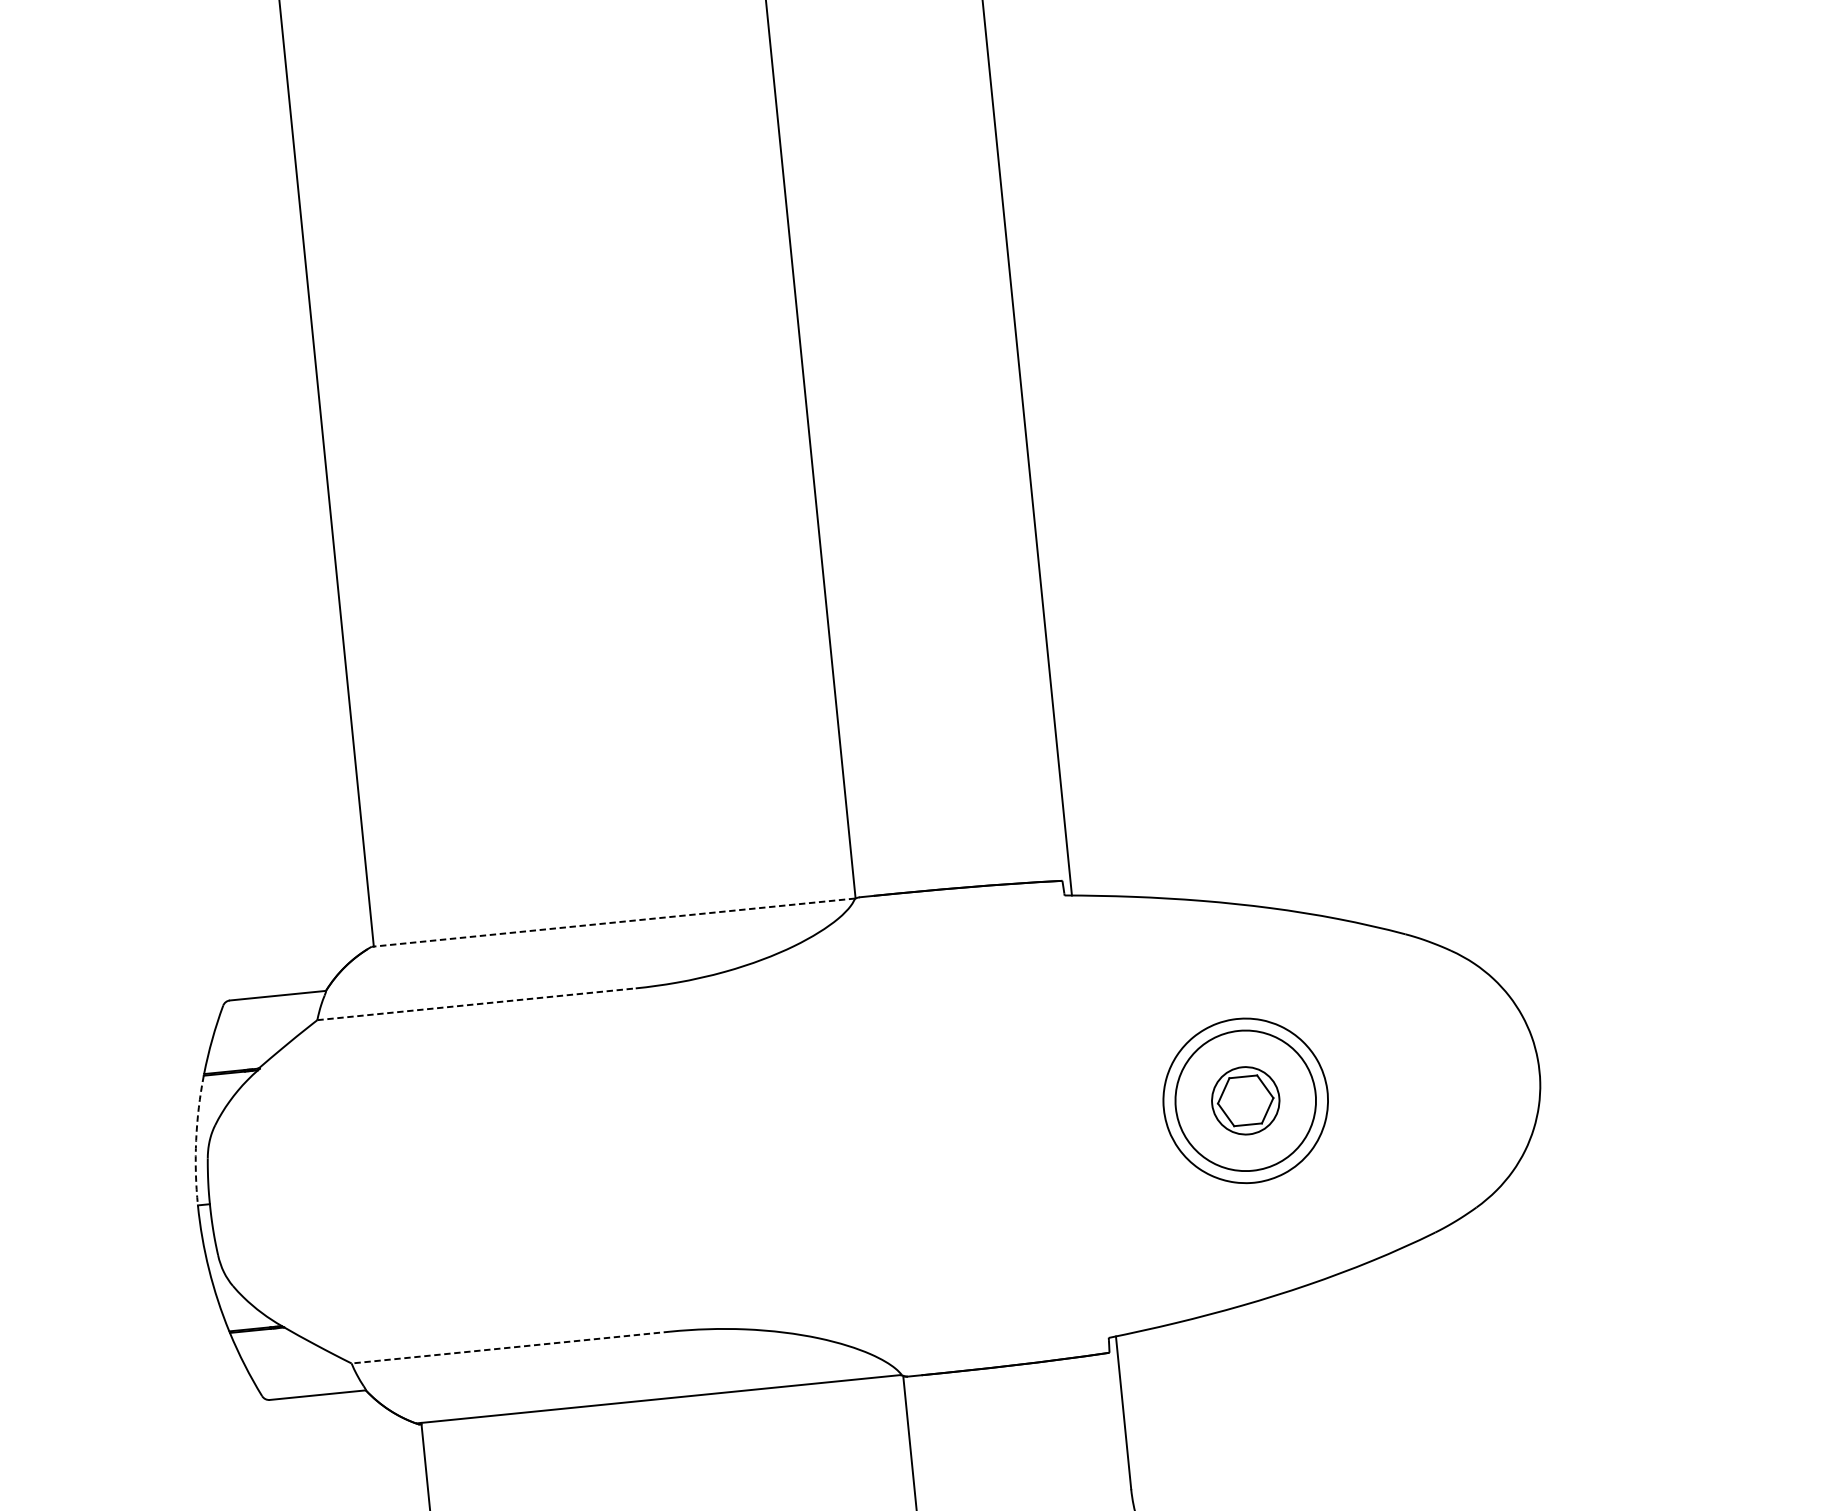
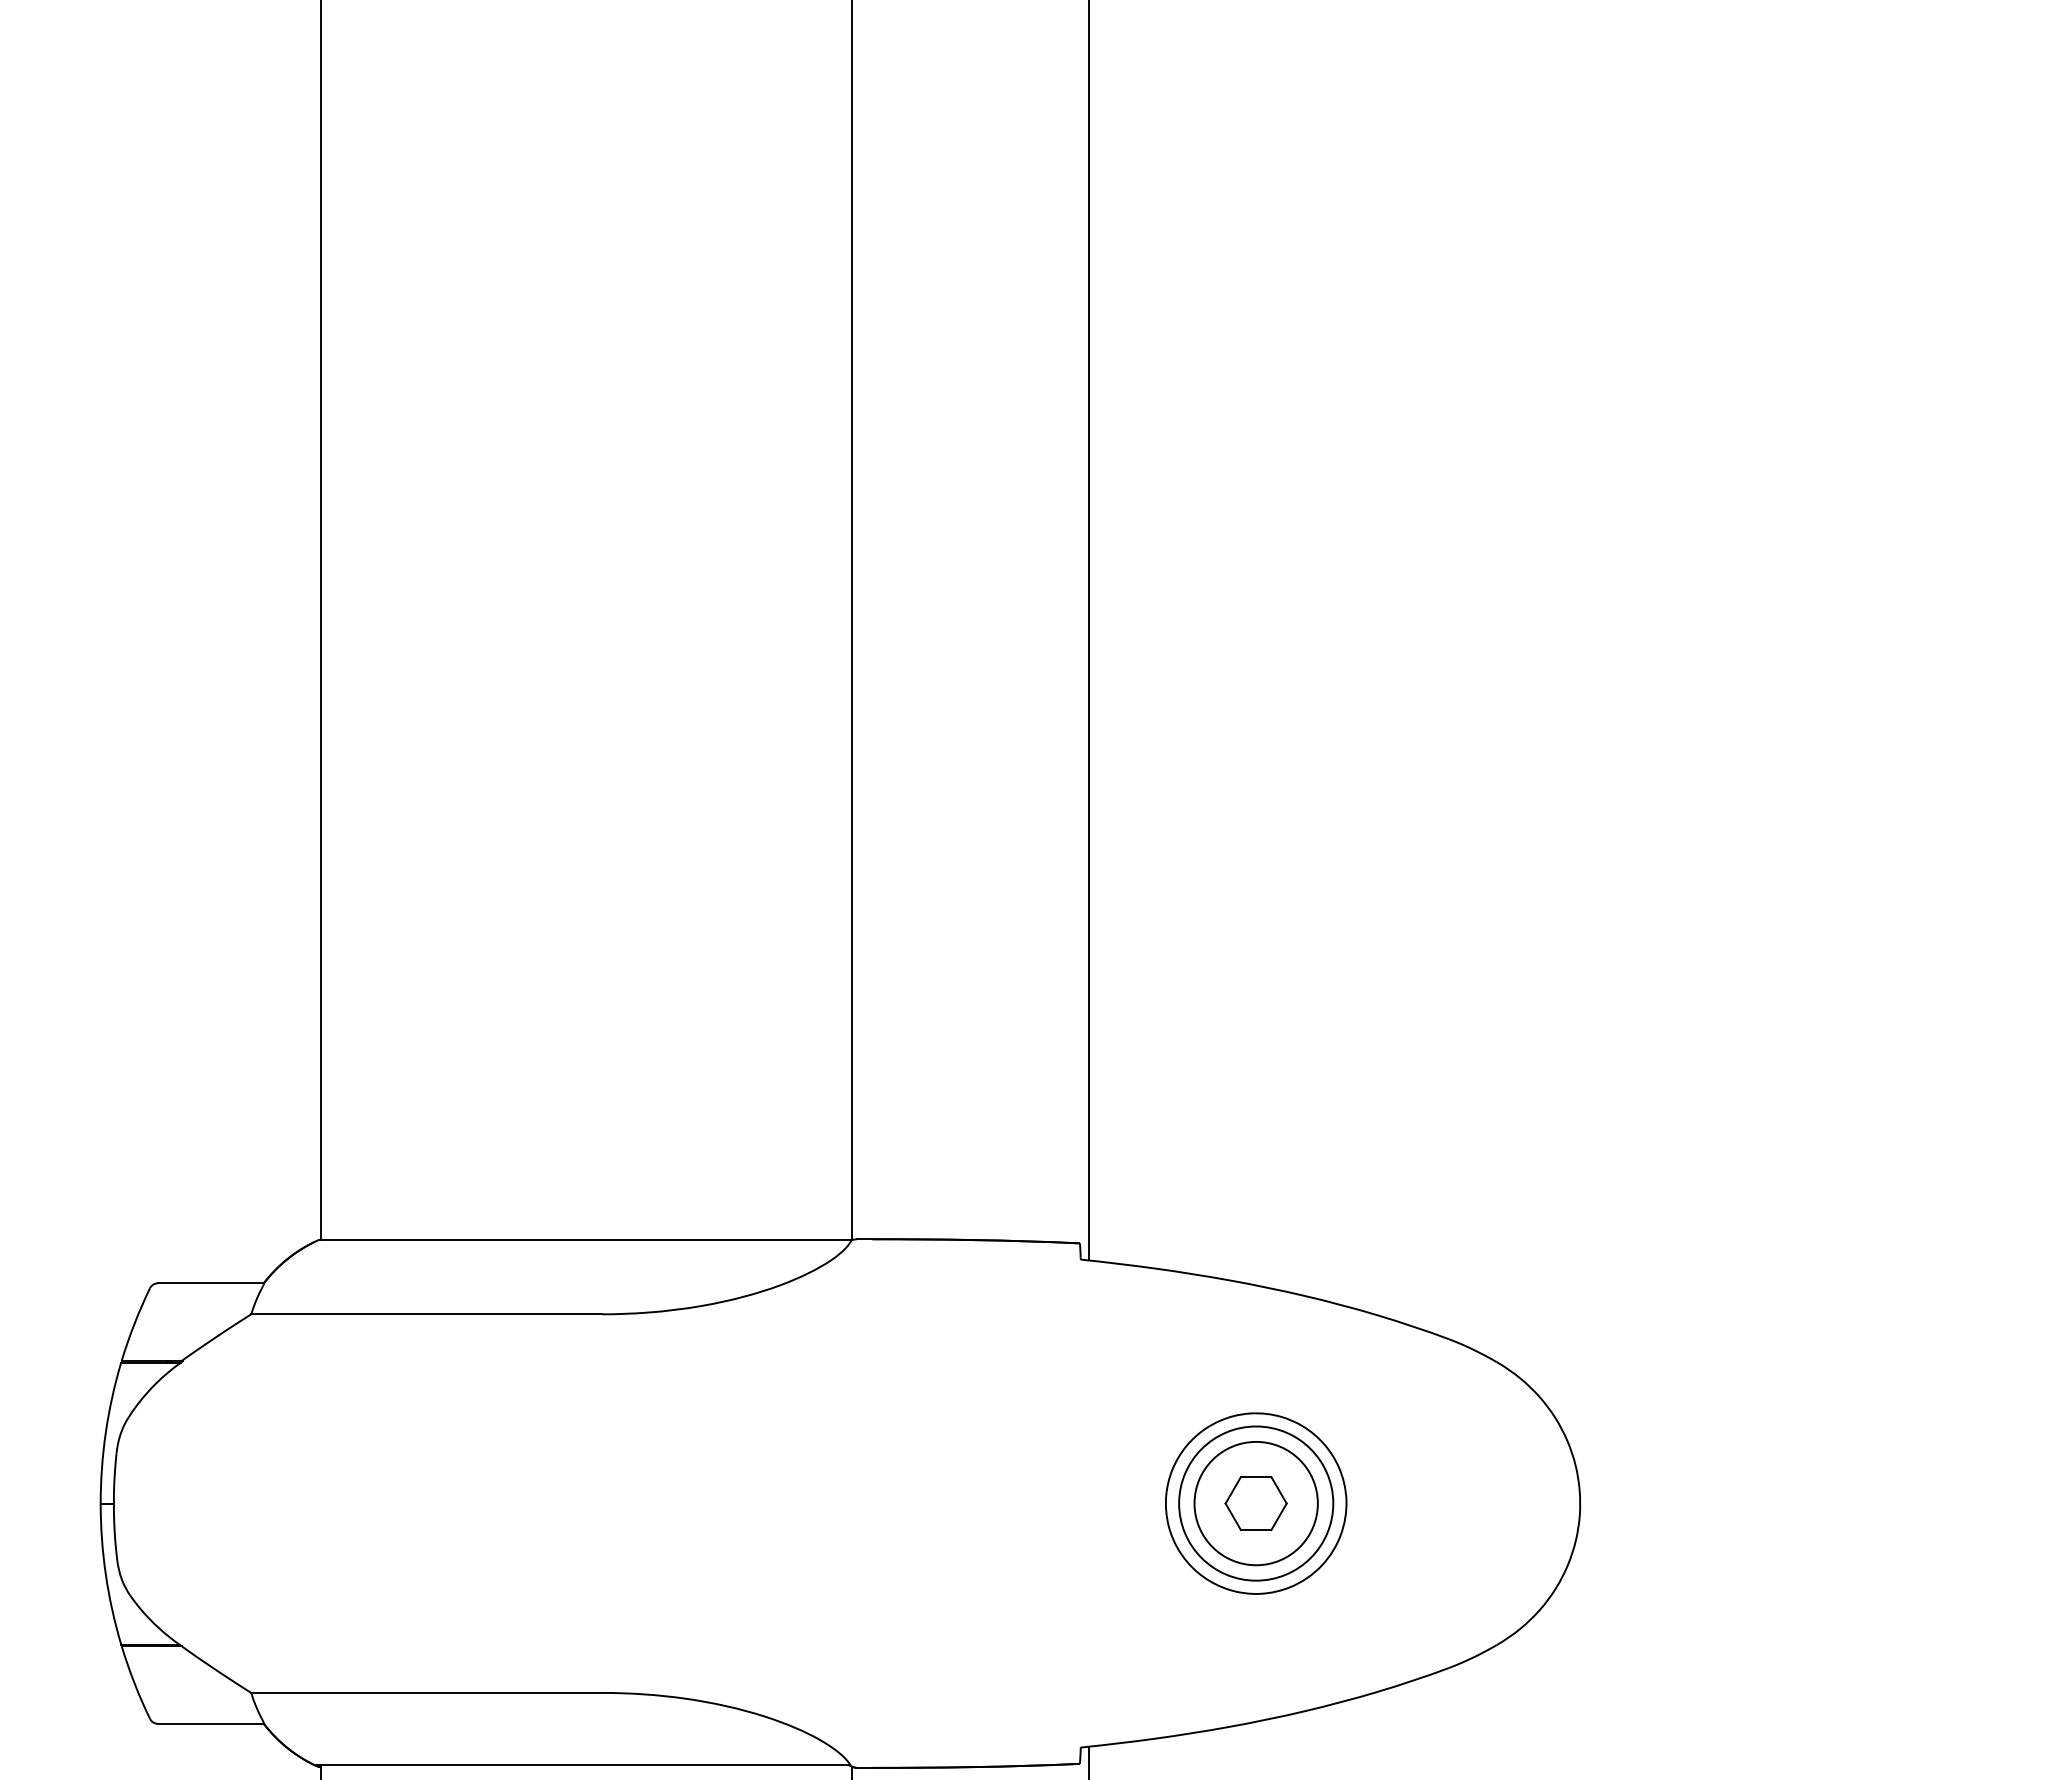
line: (613, 922) -> (585, 1240), dashed -> solid
line: (476, 1004) -> (426, 1314), dashed -> solid
circle: (1245, 1100) -> (1255, 1503), size x1.67
arc: (195, 1140) -> (105, 1432), dashed -> solid
line: (510, 1347) -> (426, 1692), dashed -> solid

